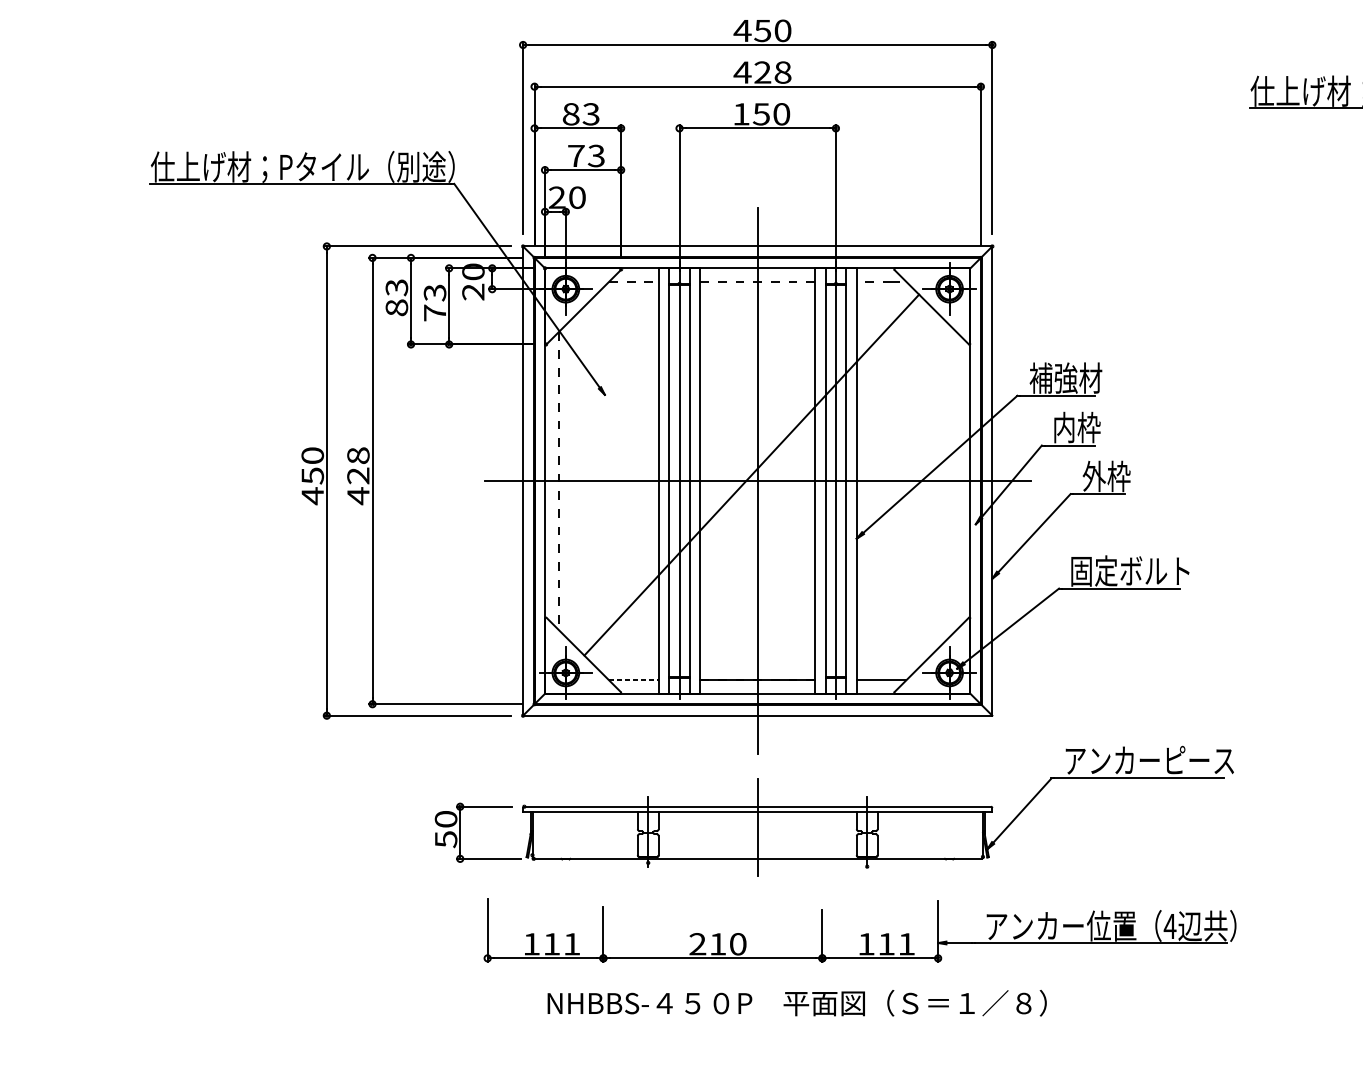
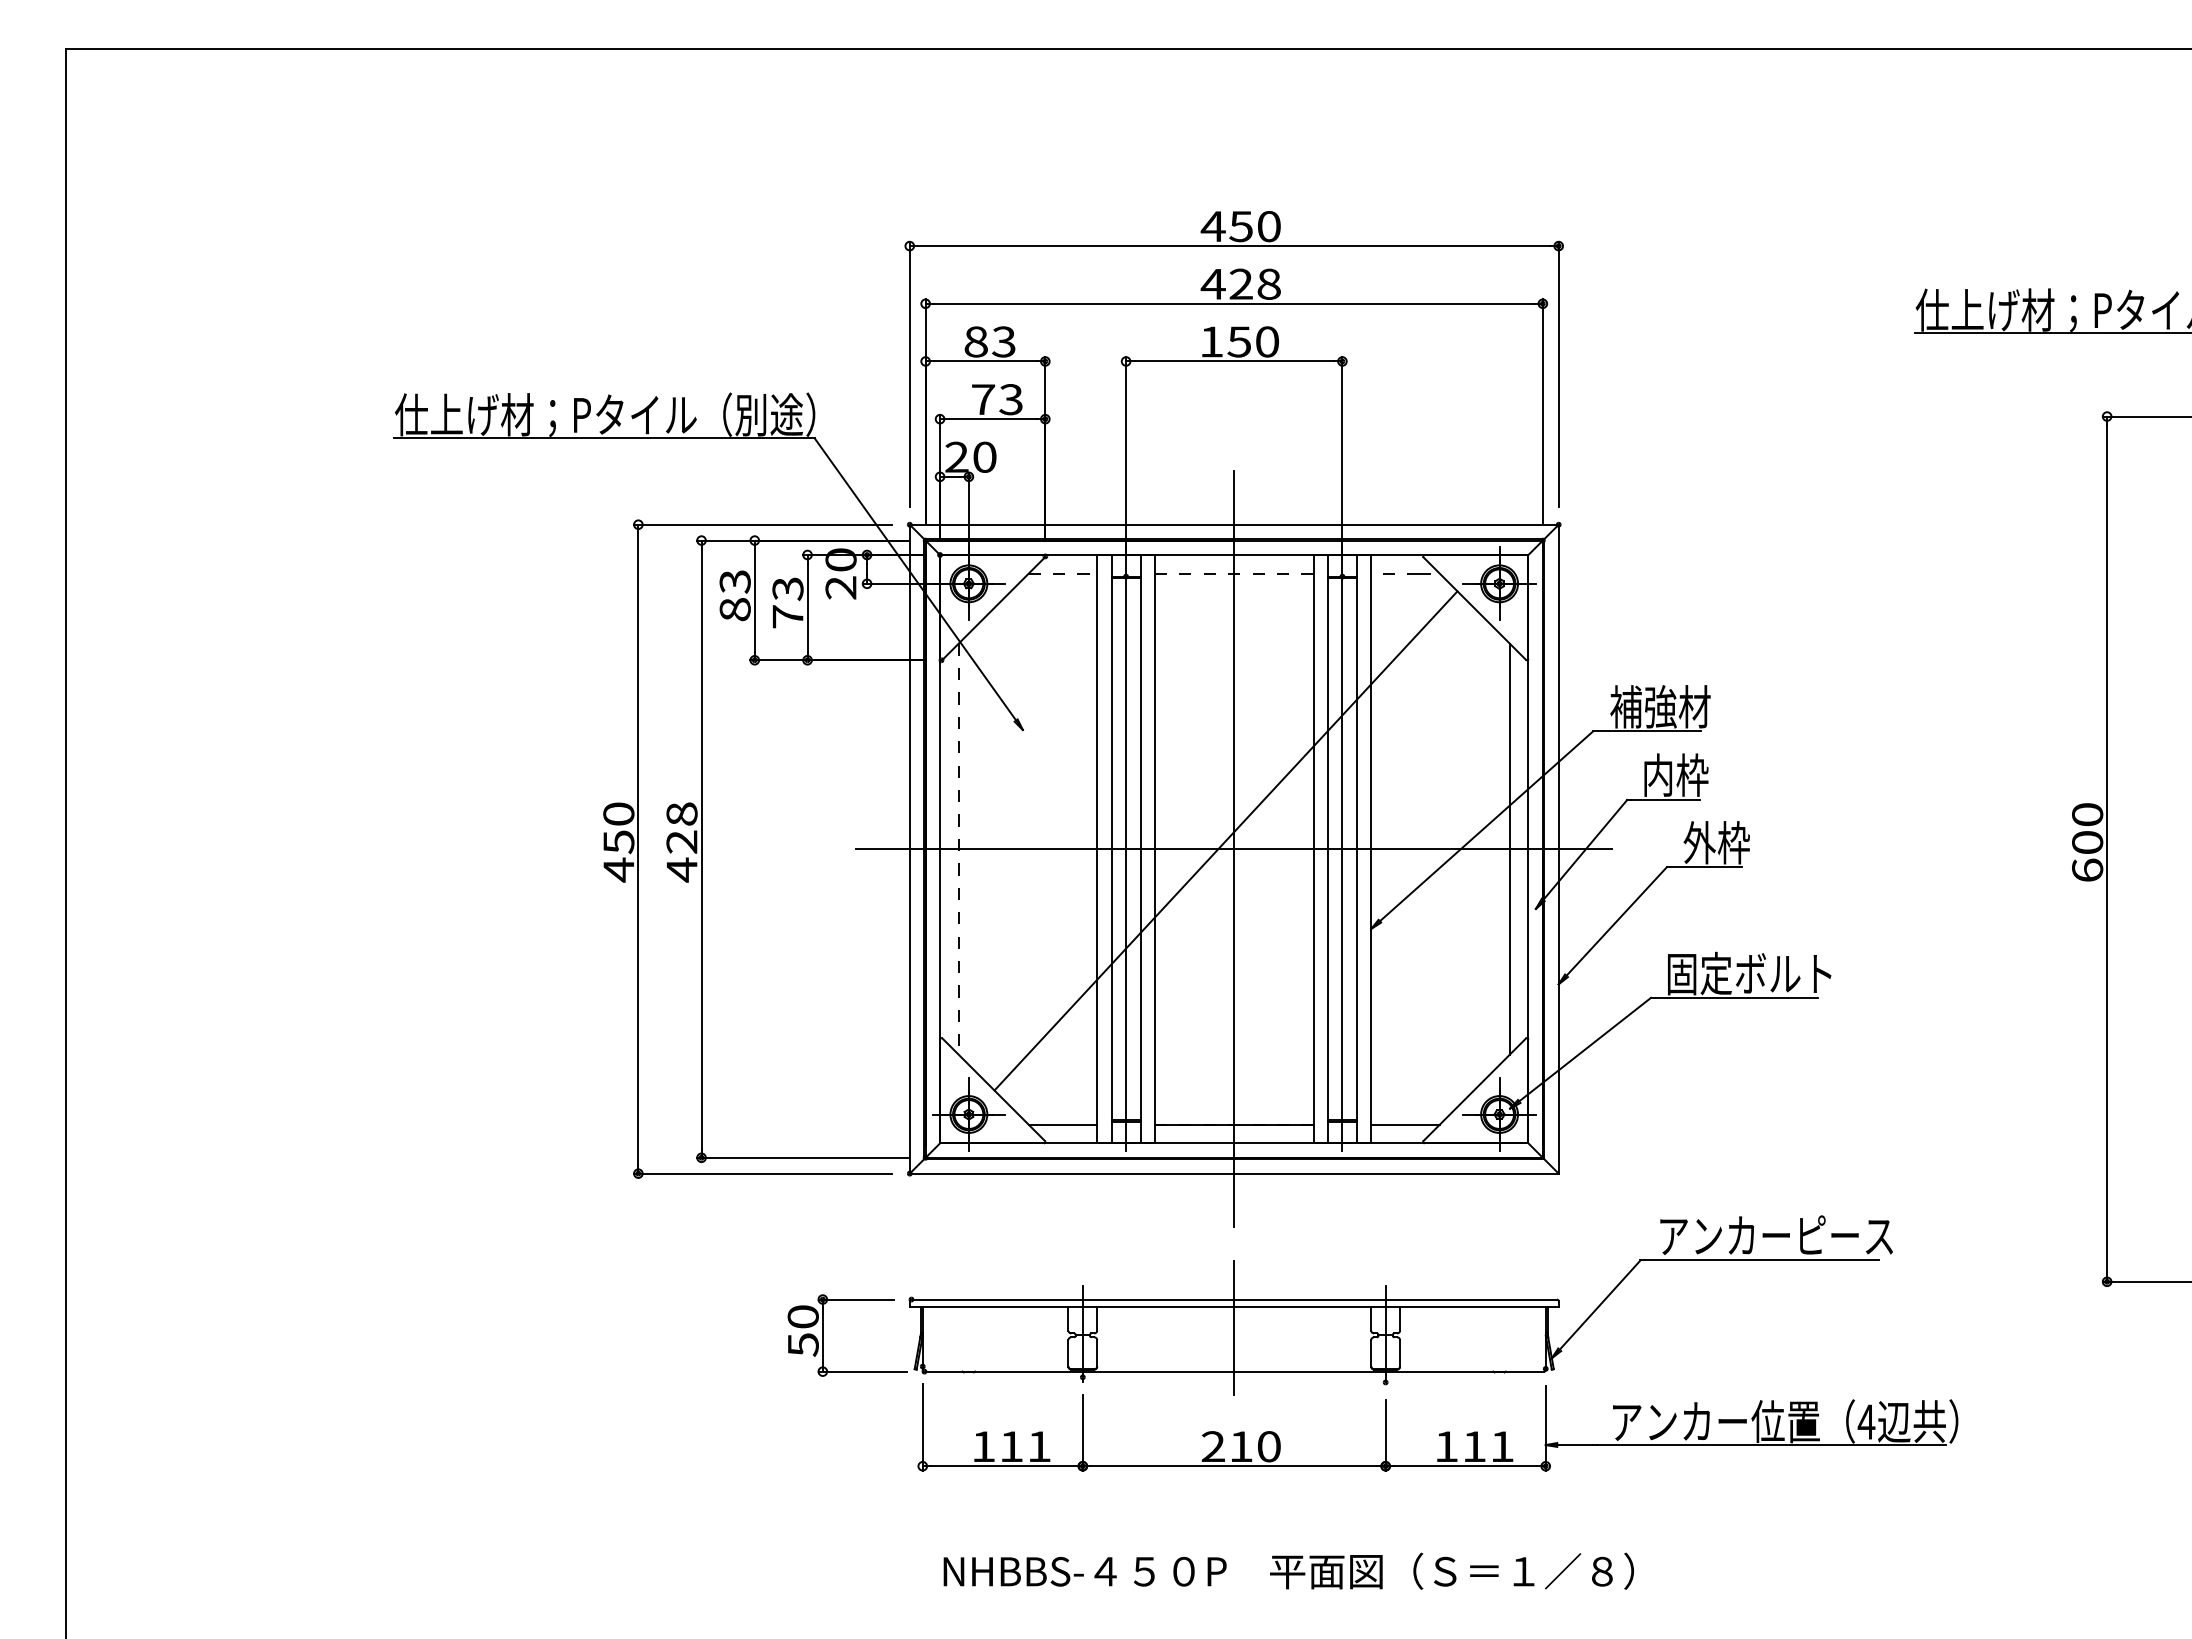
line: (956, 480) -> (1509, 848), added
line: (634, 680) -> (1063, 1124), dashed -> solid
part: (861, 934) -> (1439, 1433), moved

